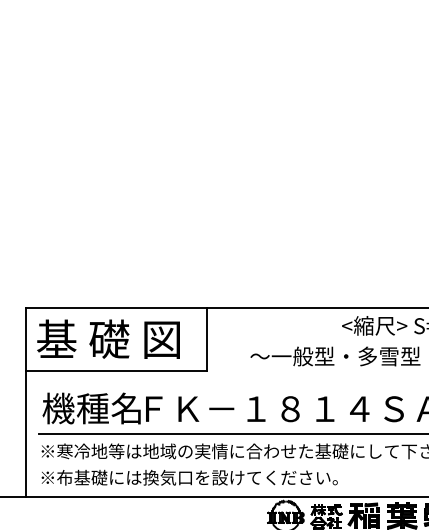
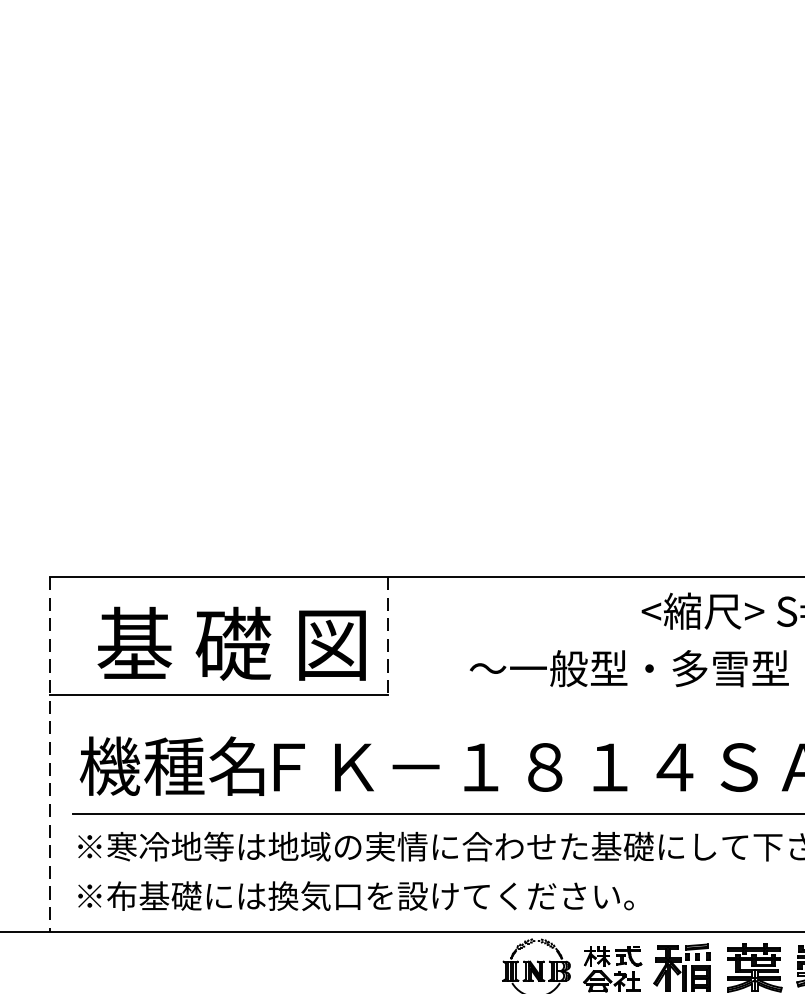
text: (108, 338) -> (231, 642), moved
line: (206, 339) -> (387, 636), solid -> dashed
line: (26, 402) -> (49, 754), solid -> dashed

